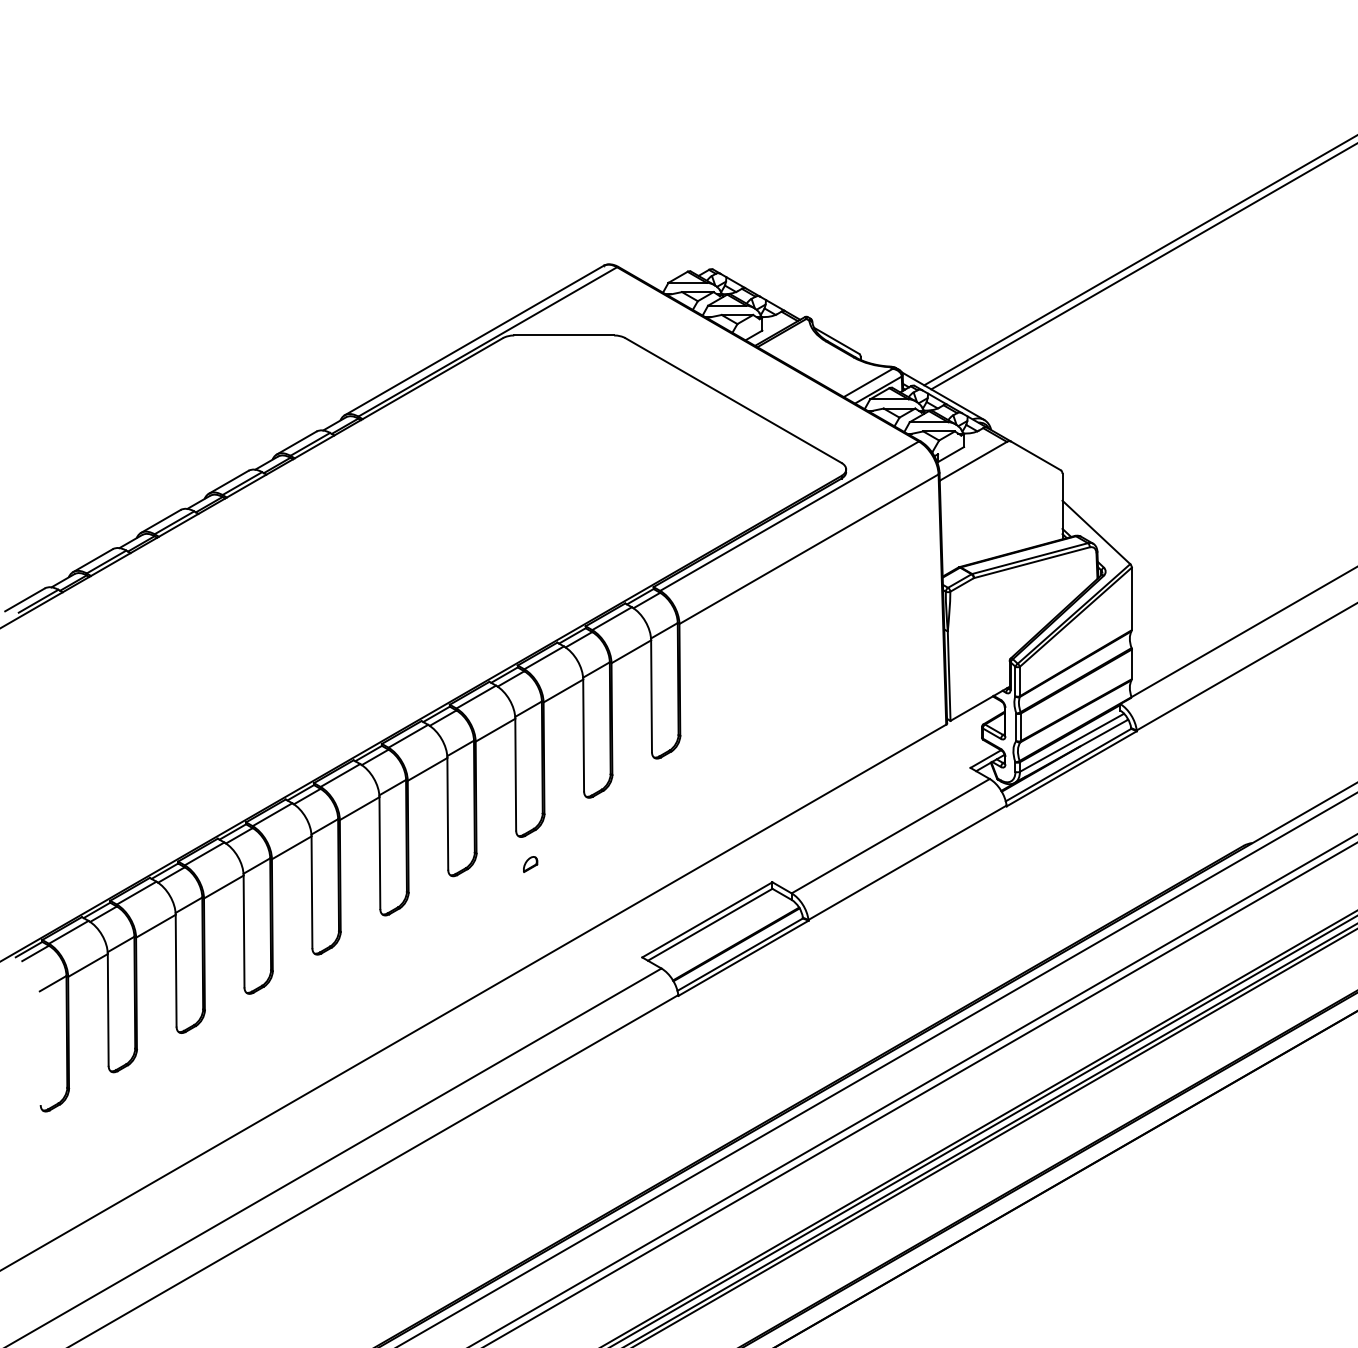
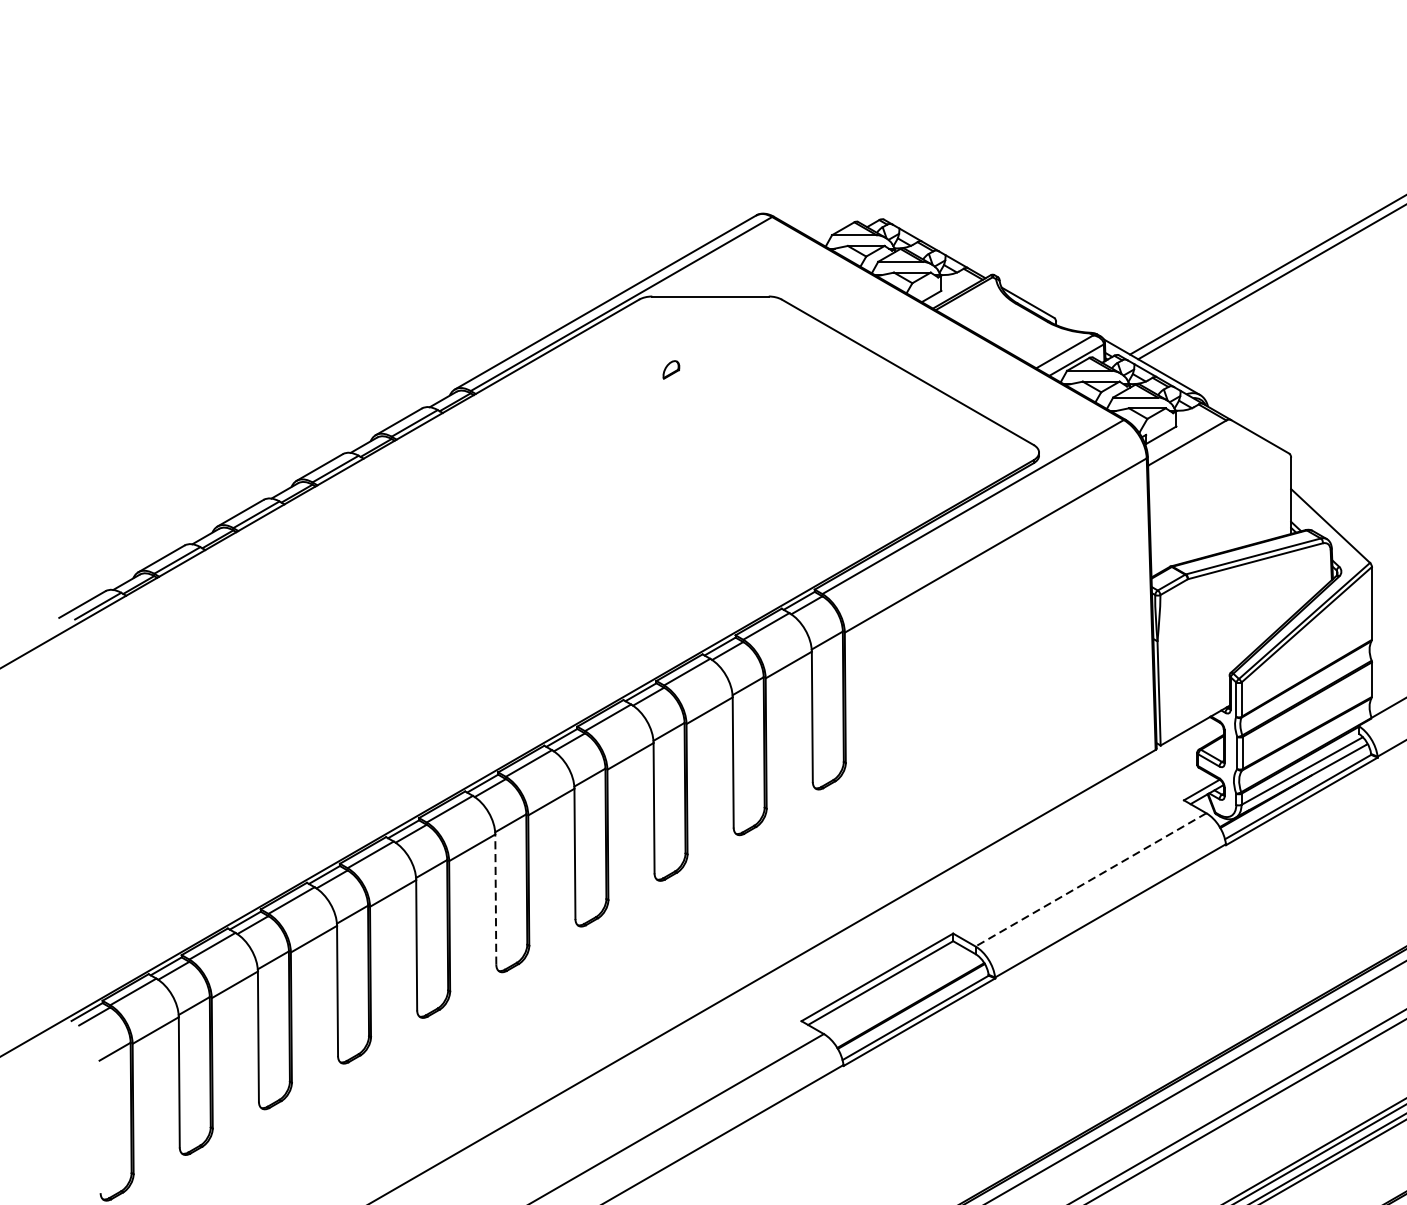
line: (890, 836) -> (1090, 880), solid -> dashed
line: (379, 853) -> (495, 900), solid -> dashed
part: (530, 864) -> (671, 369), moved

